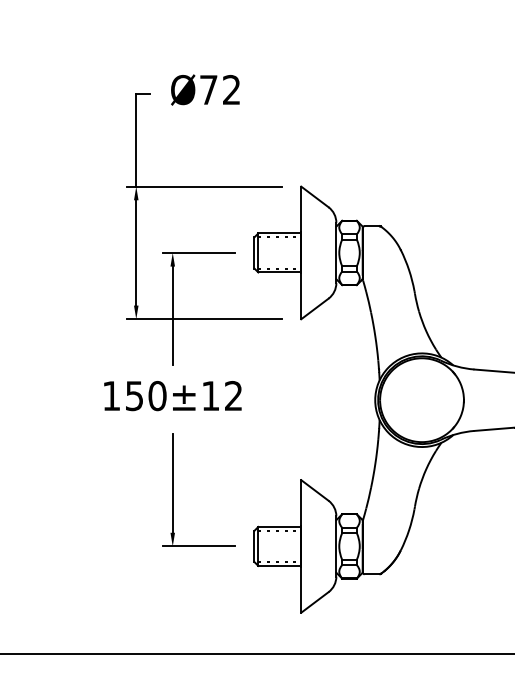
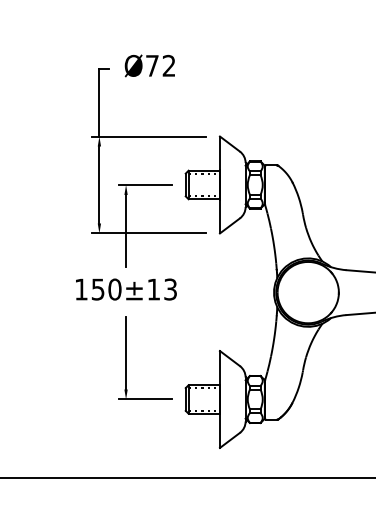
text: (233, 396) -> (170, 289), 150±12 -> 150±13

